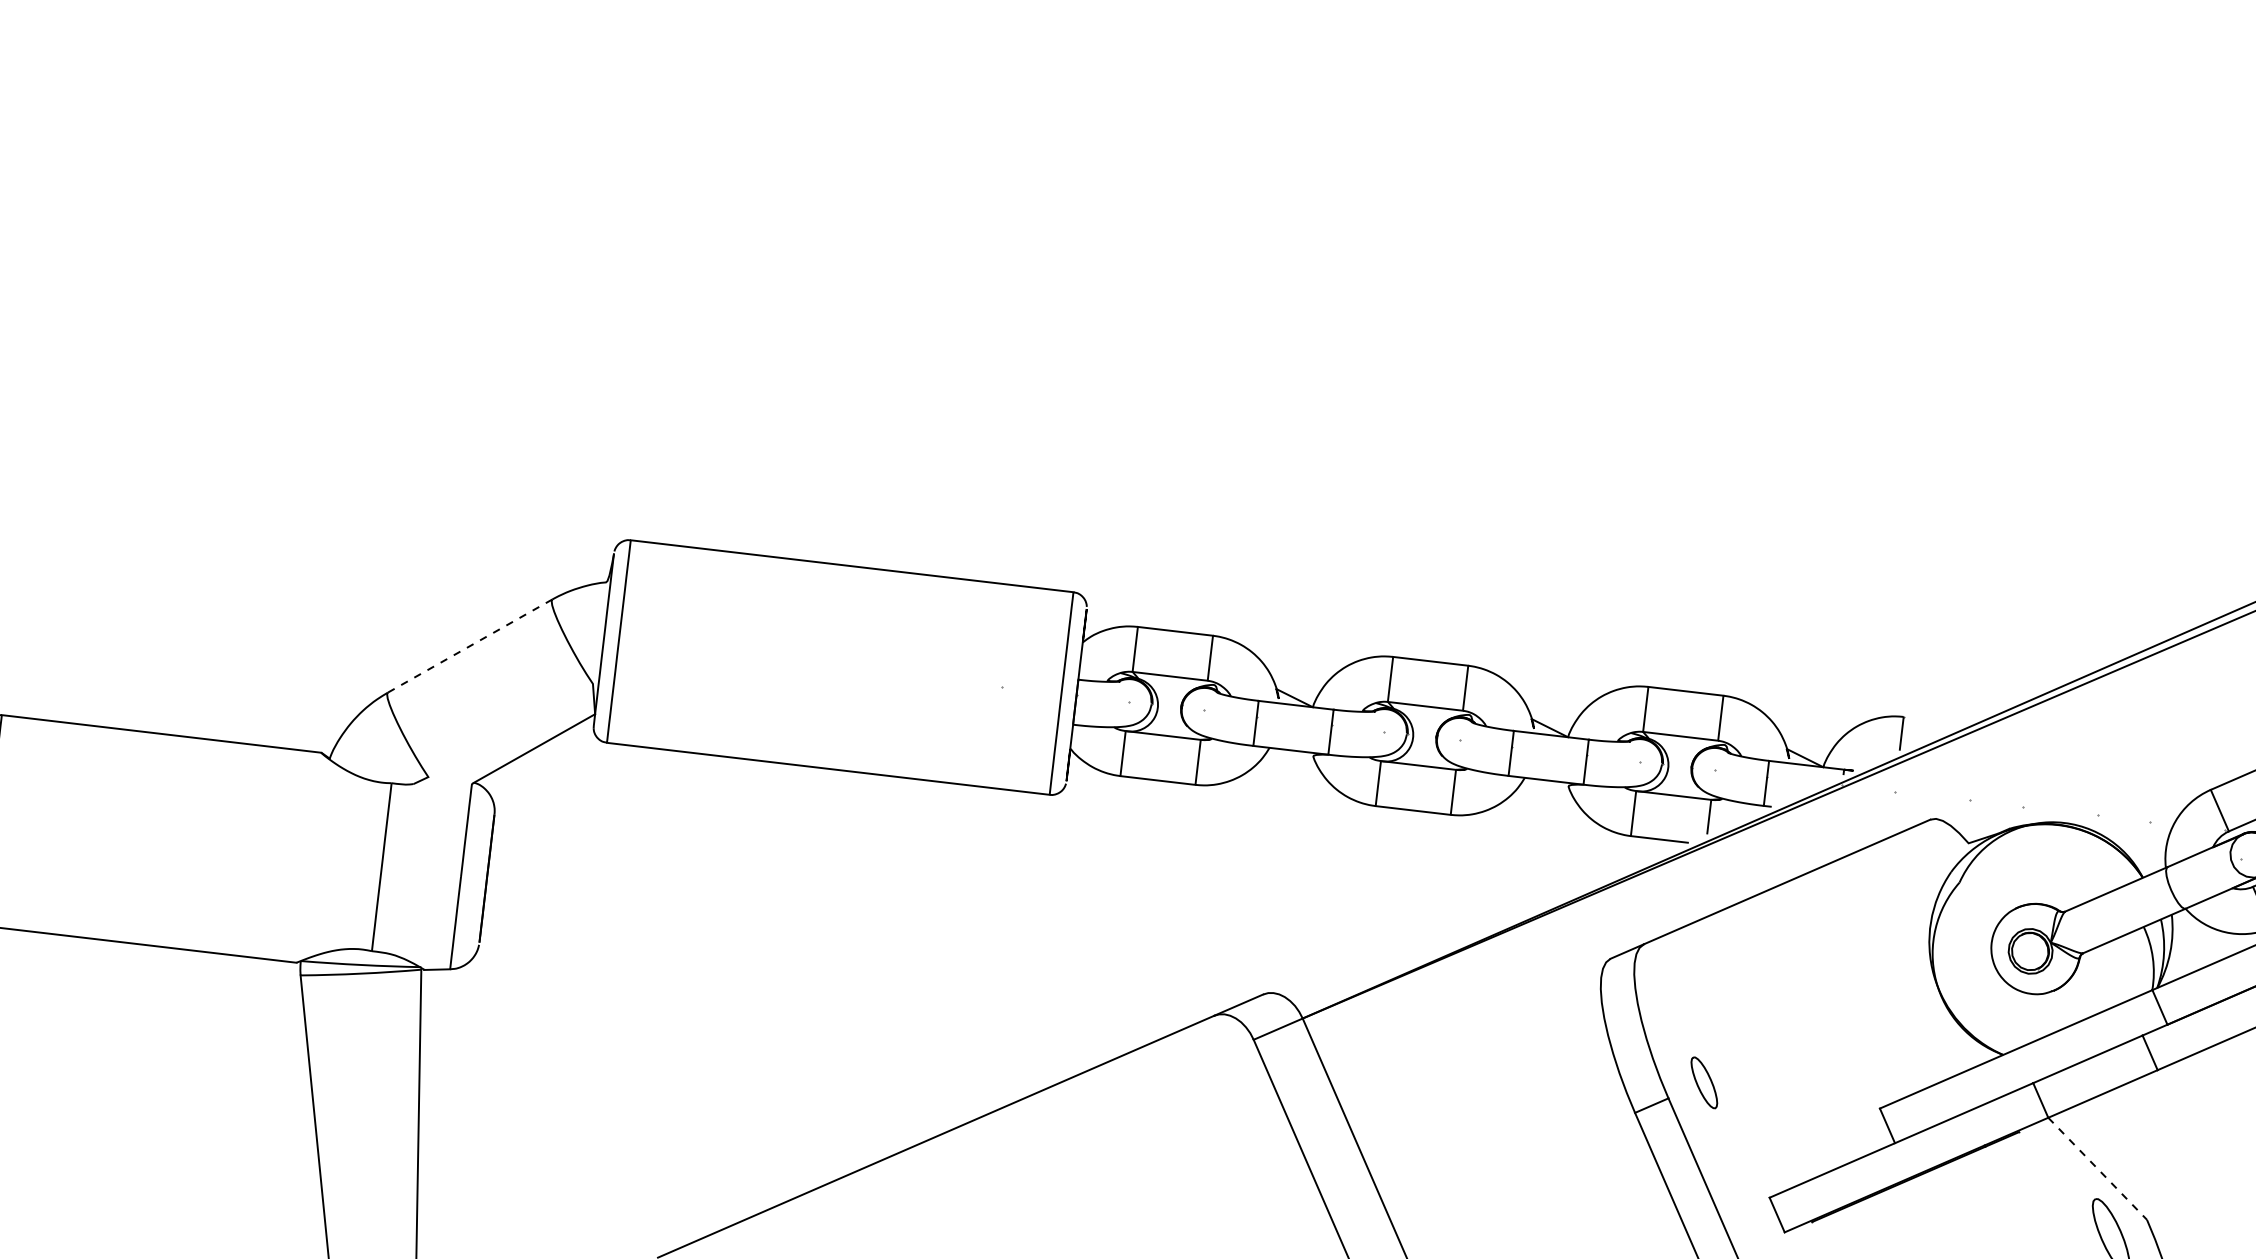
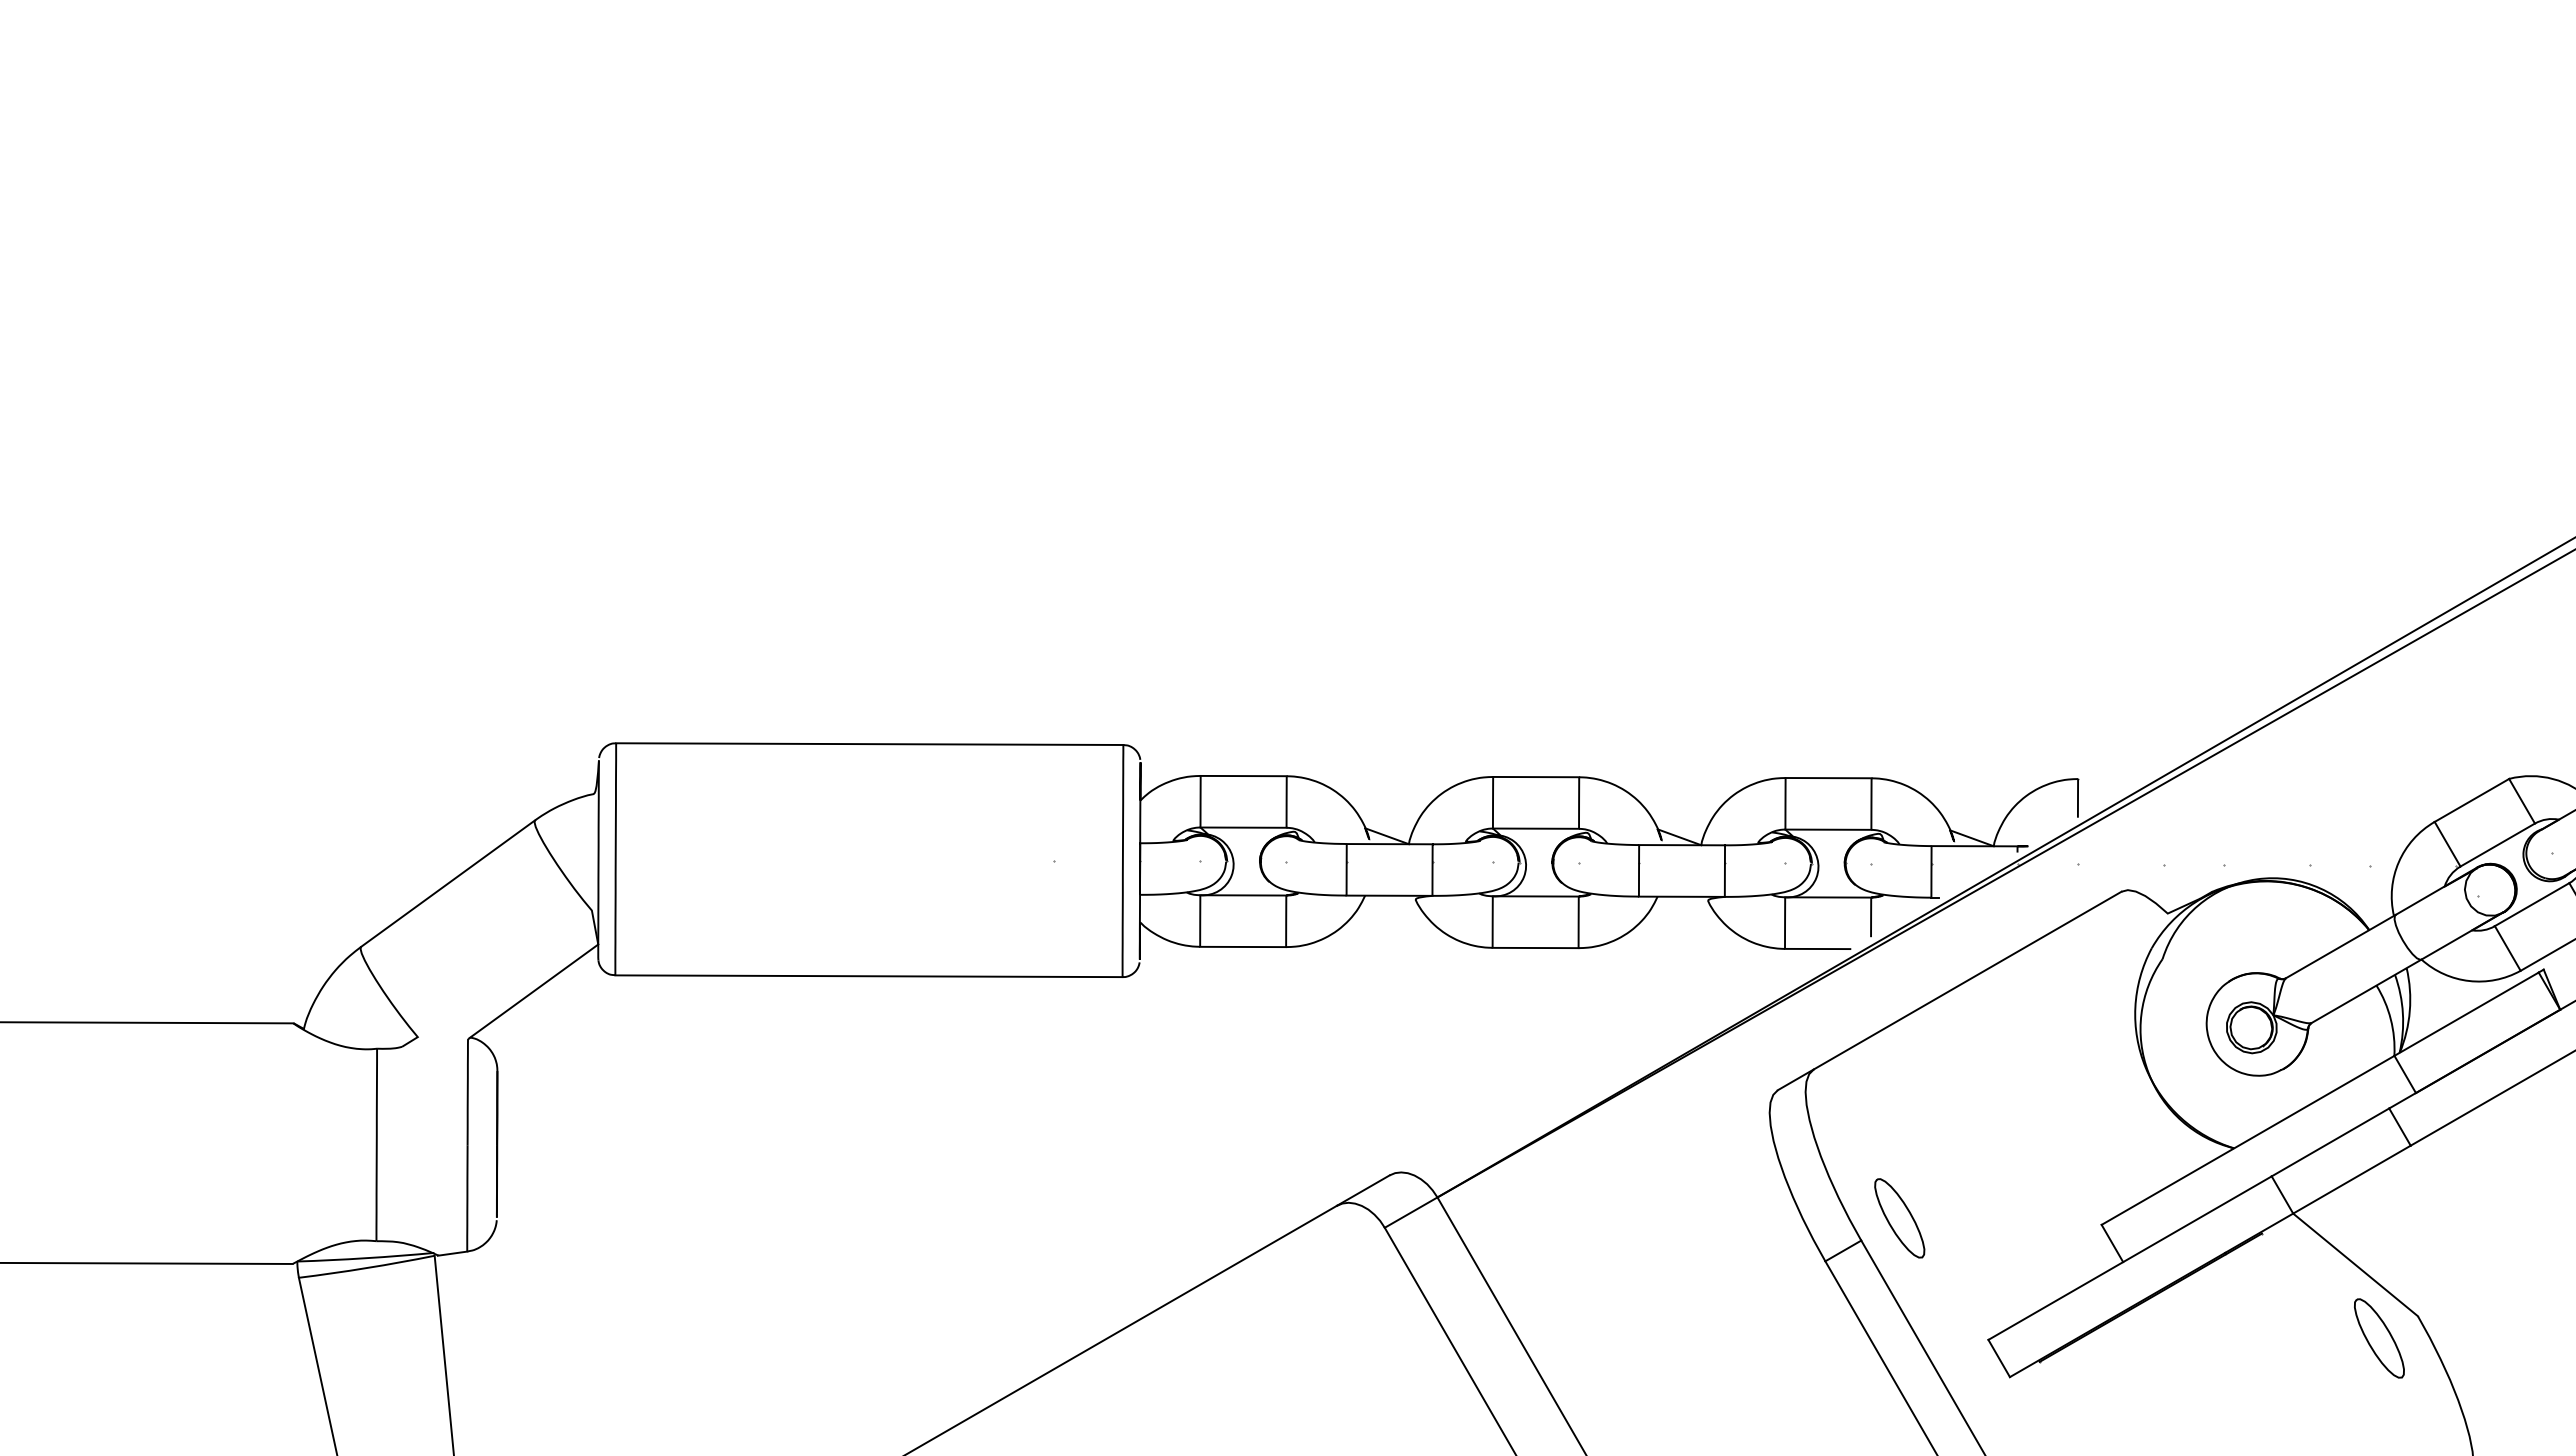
line: (470, 646) -> (448, 883), dashed -> solid
part: (1704, 1082) -> (1899, 1218), size x1.43
line: (2097, 1168) -> (2355, 1264), dashed -> solid

